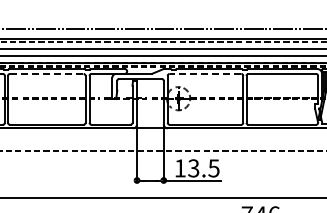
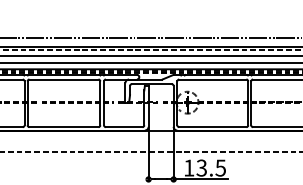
line: (46, 73) -> (63, 79), dashed -> solid
line: (205, 73) -> (212, 79), dashed -> solid

